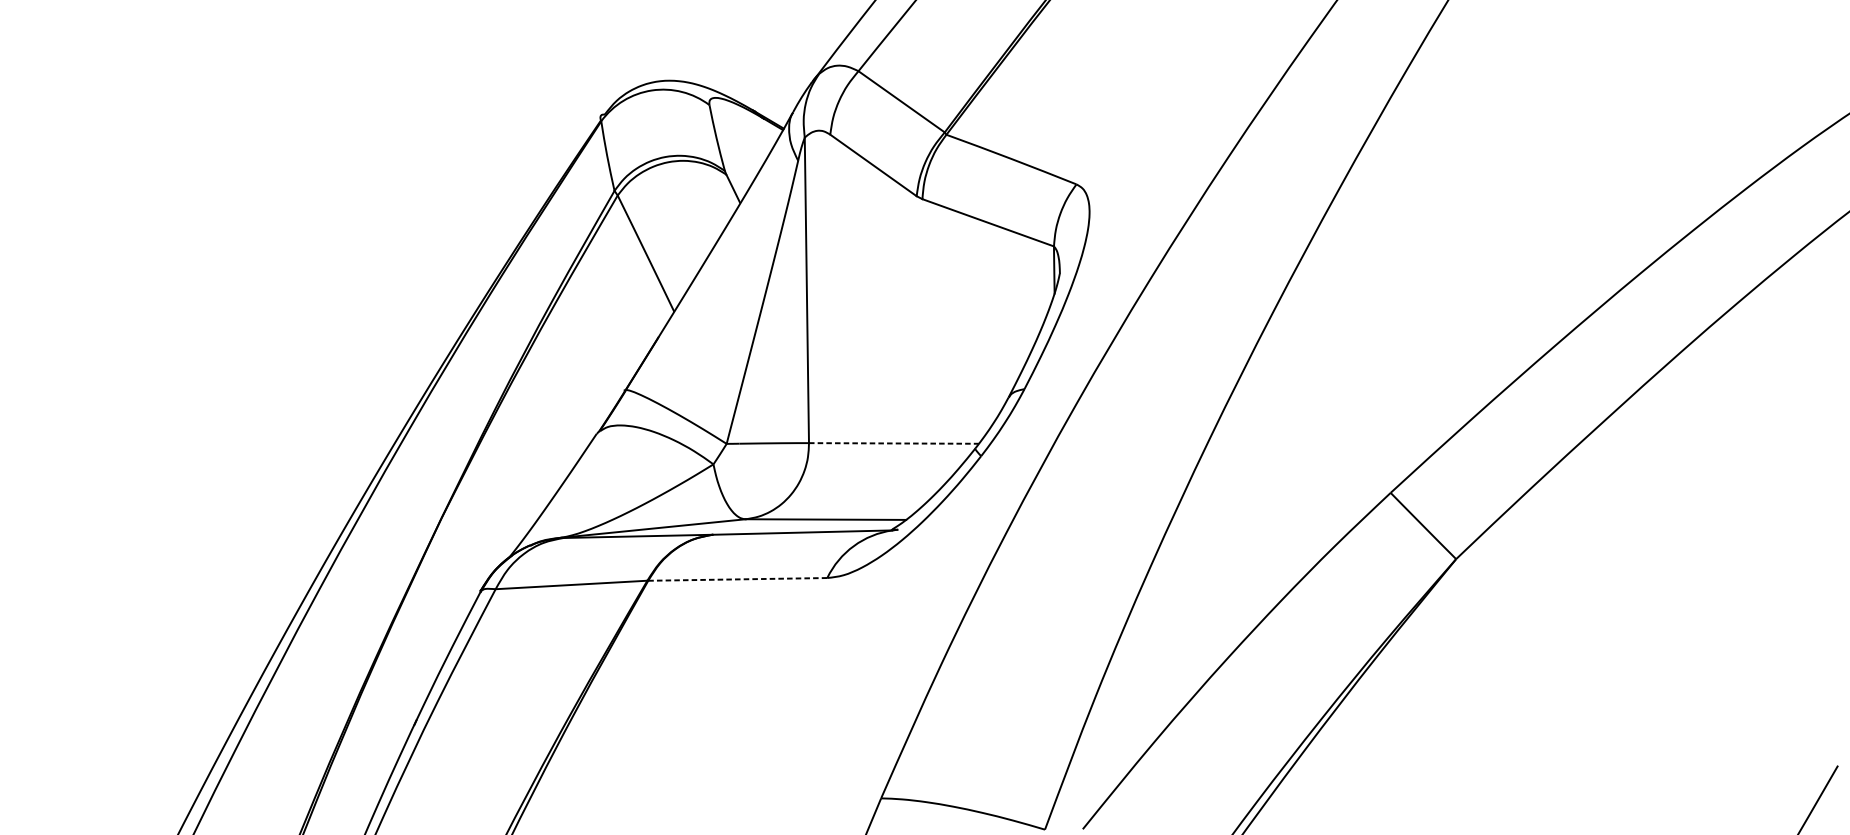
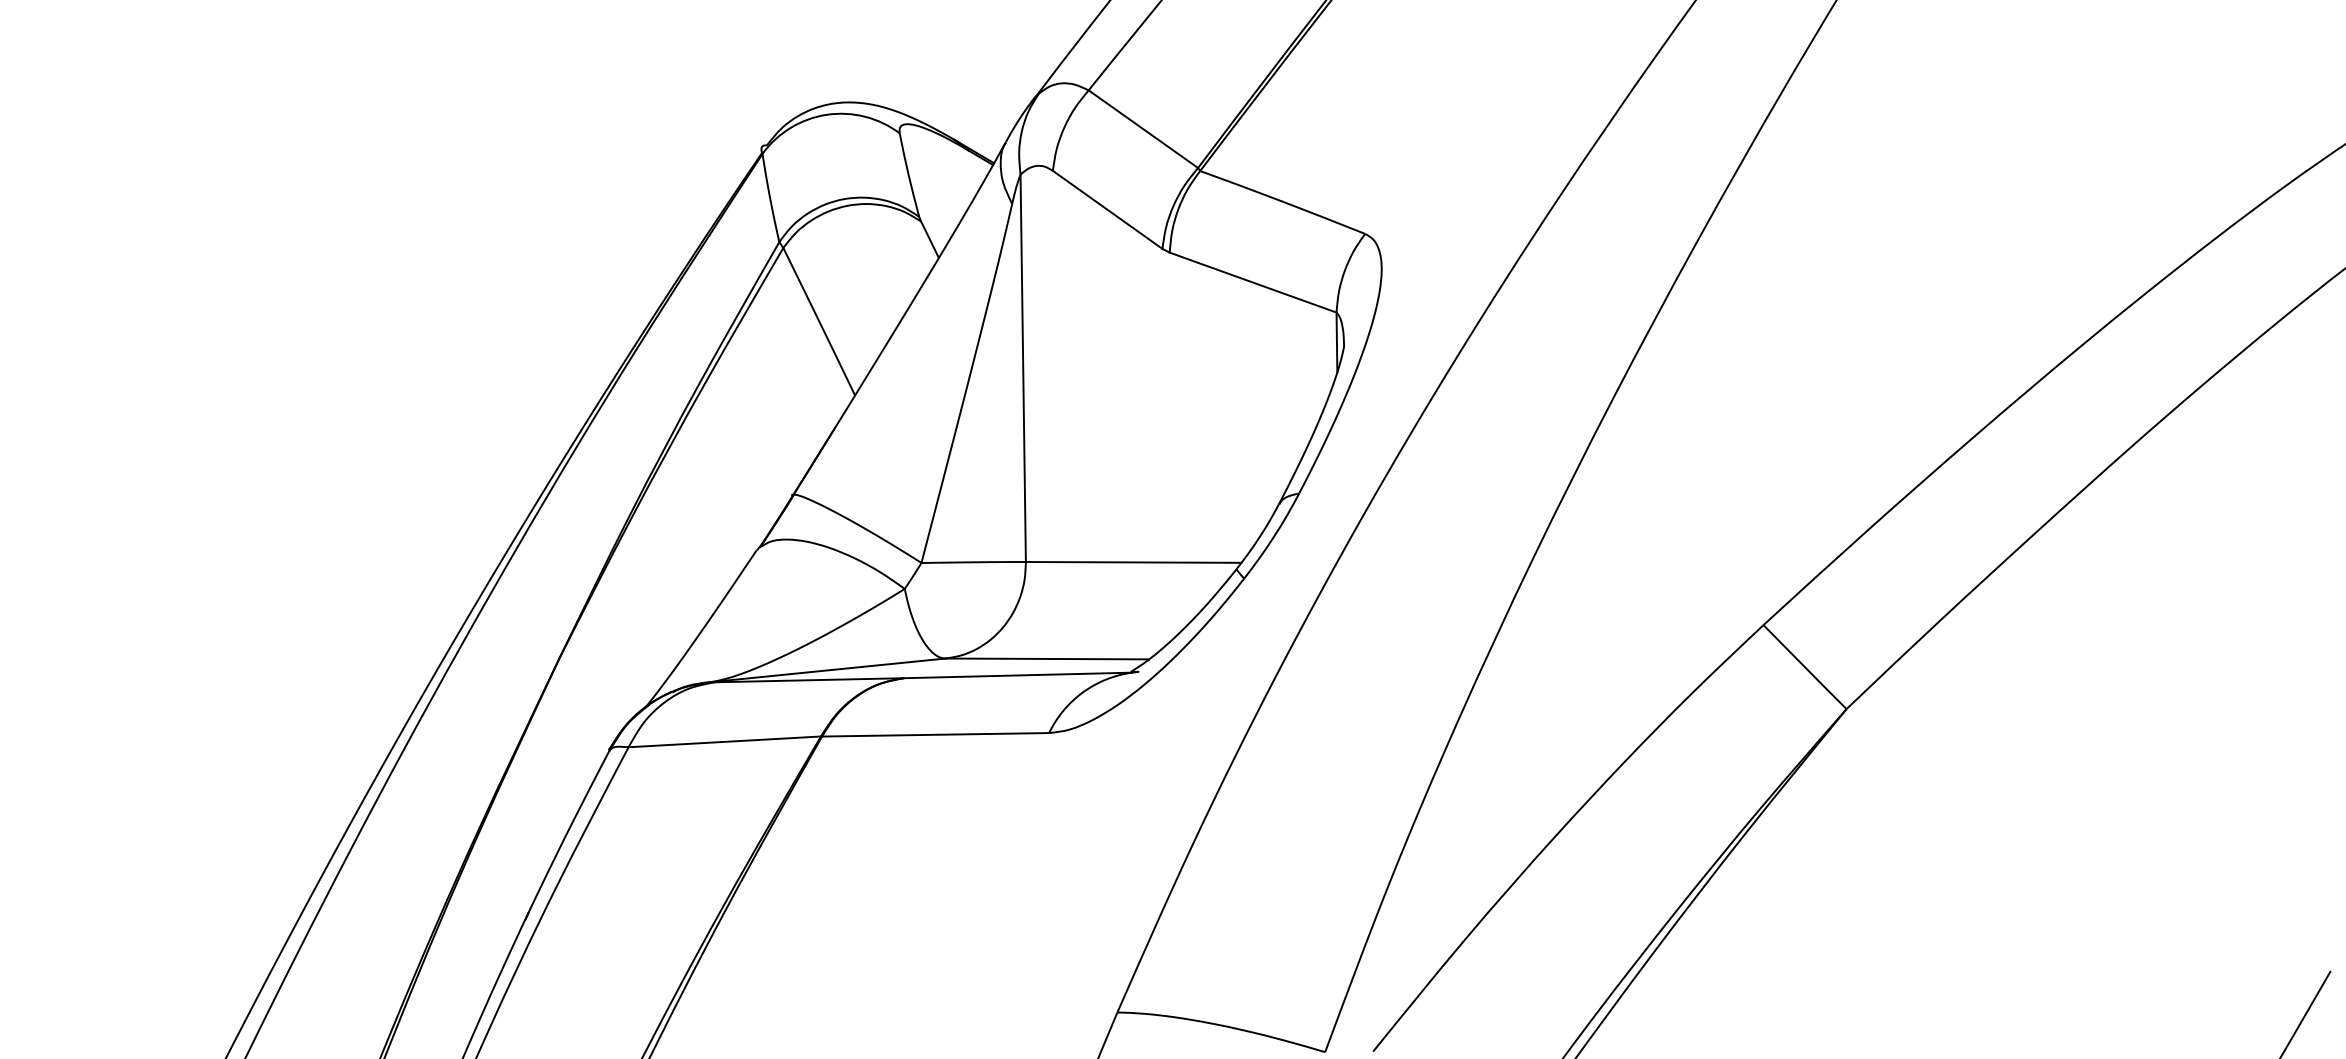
line: (893, 443) -> (1133, 562), dashed -> solid
line: (737, 579) -> (935, 734), dashed -> solid

